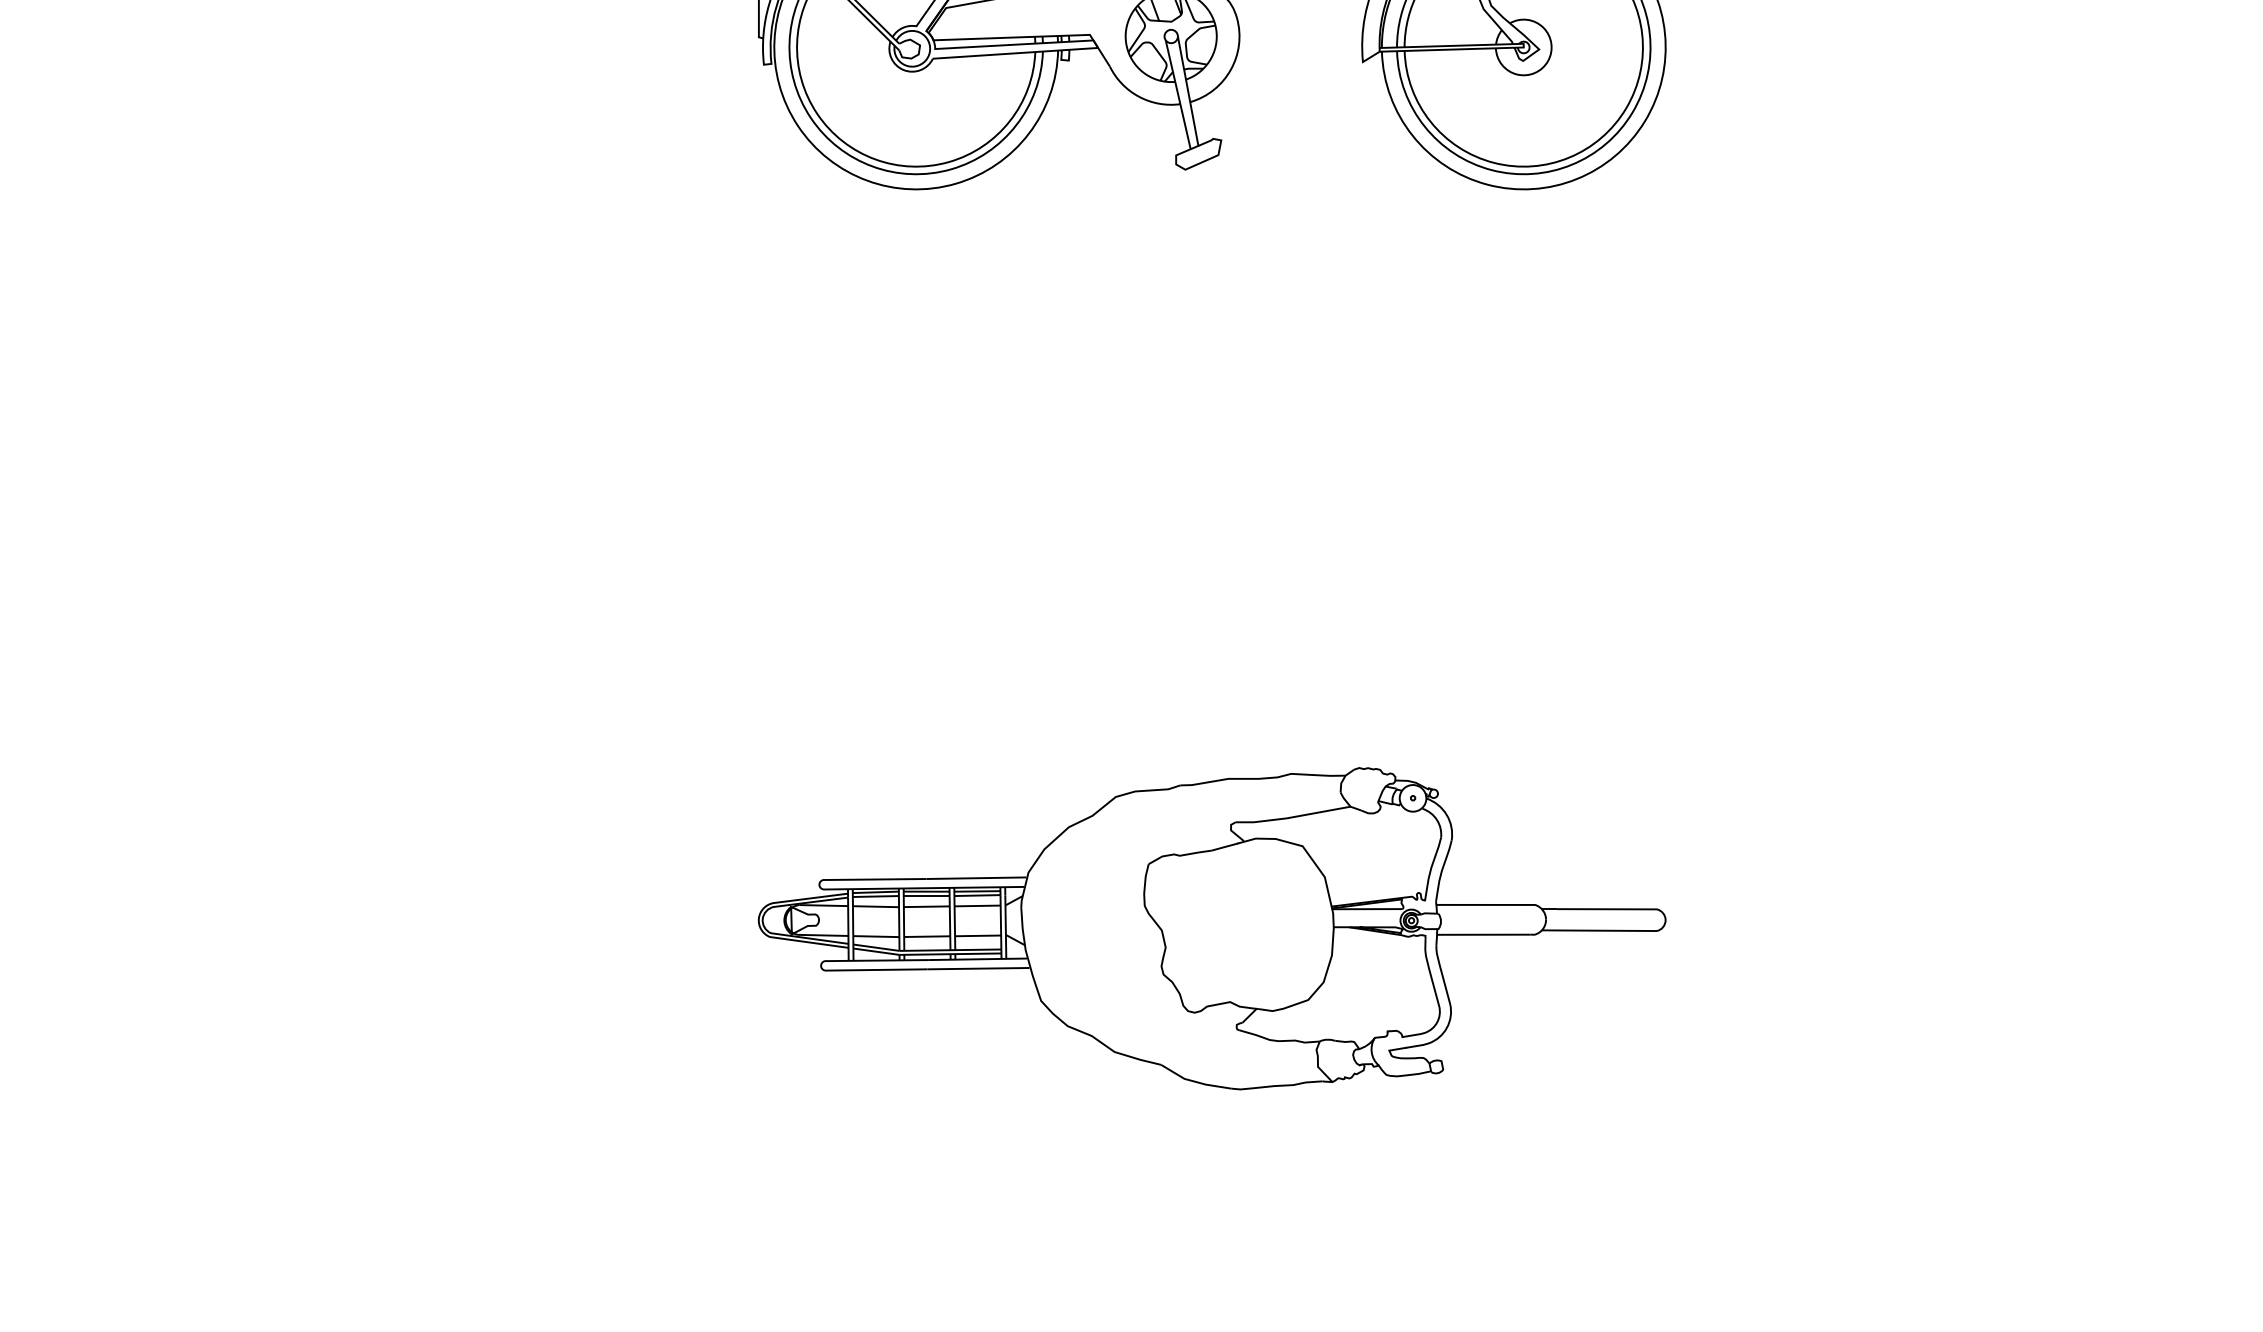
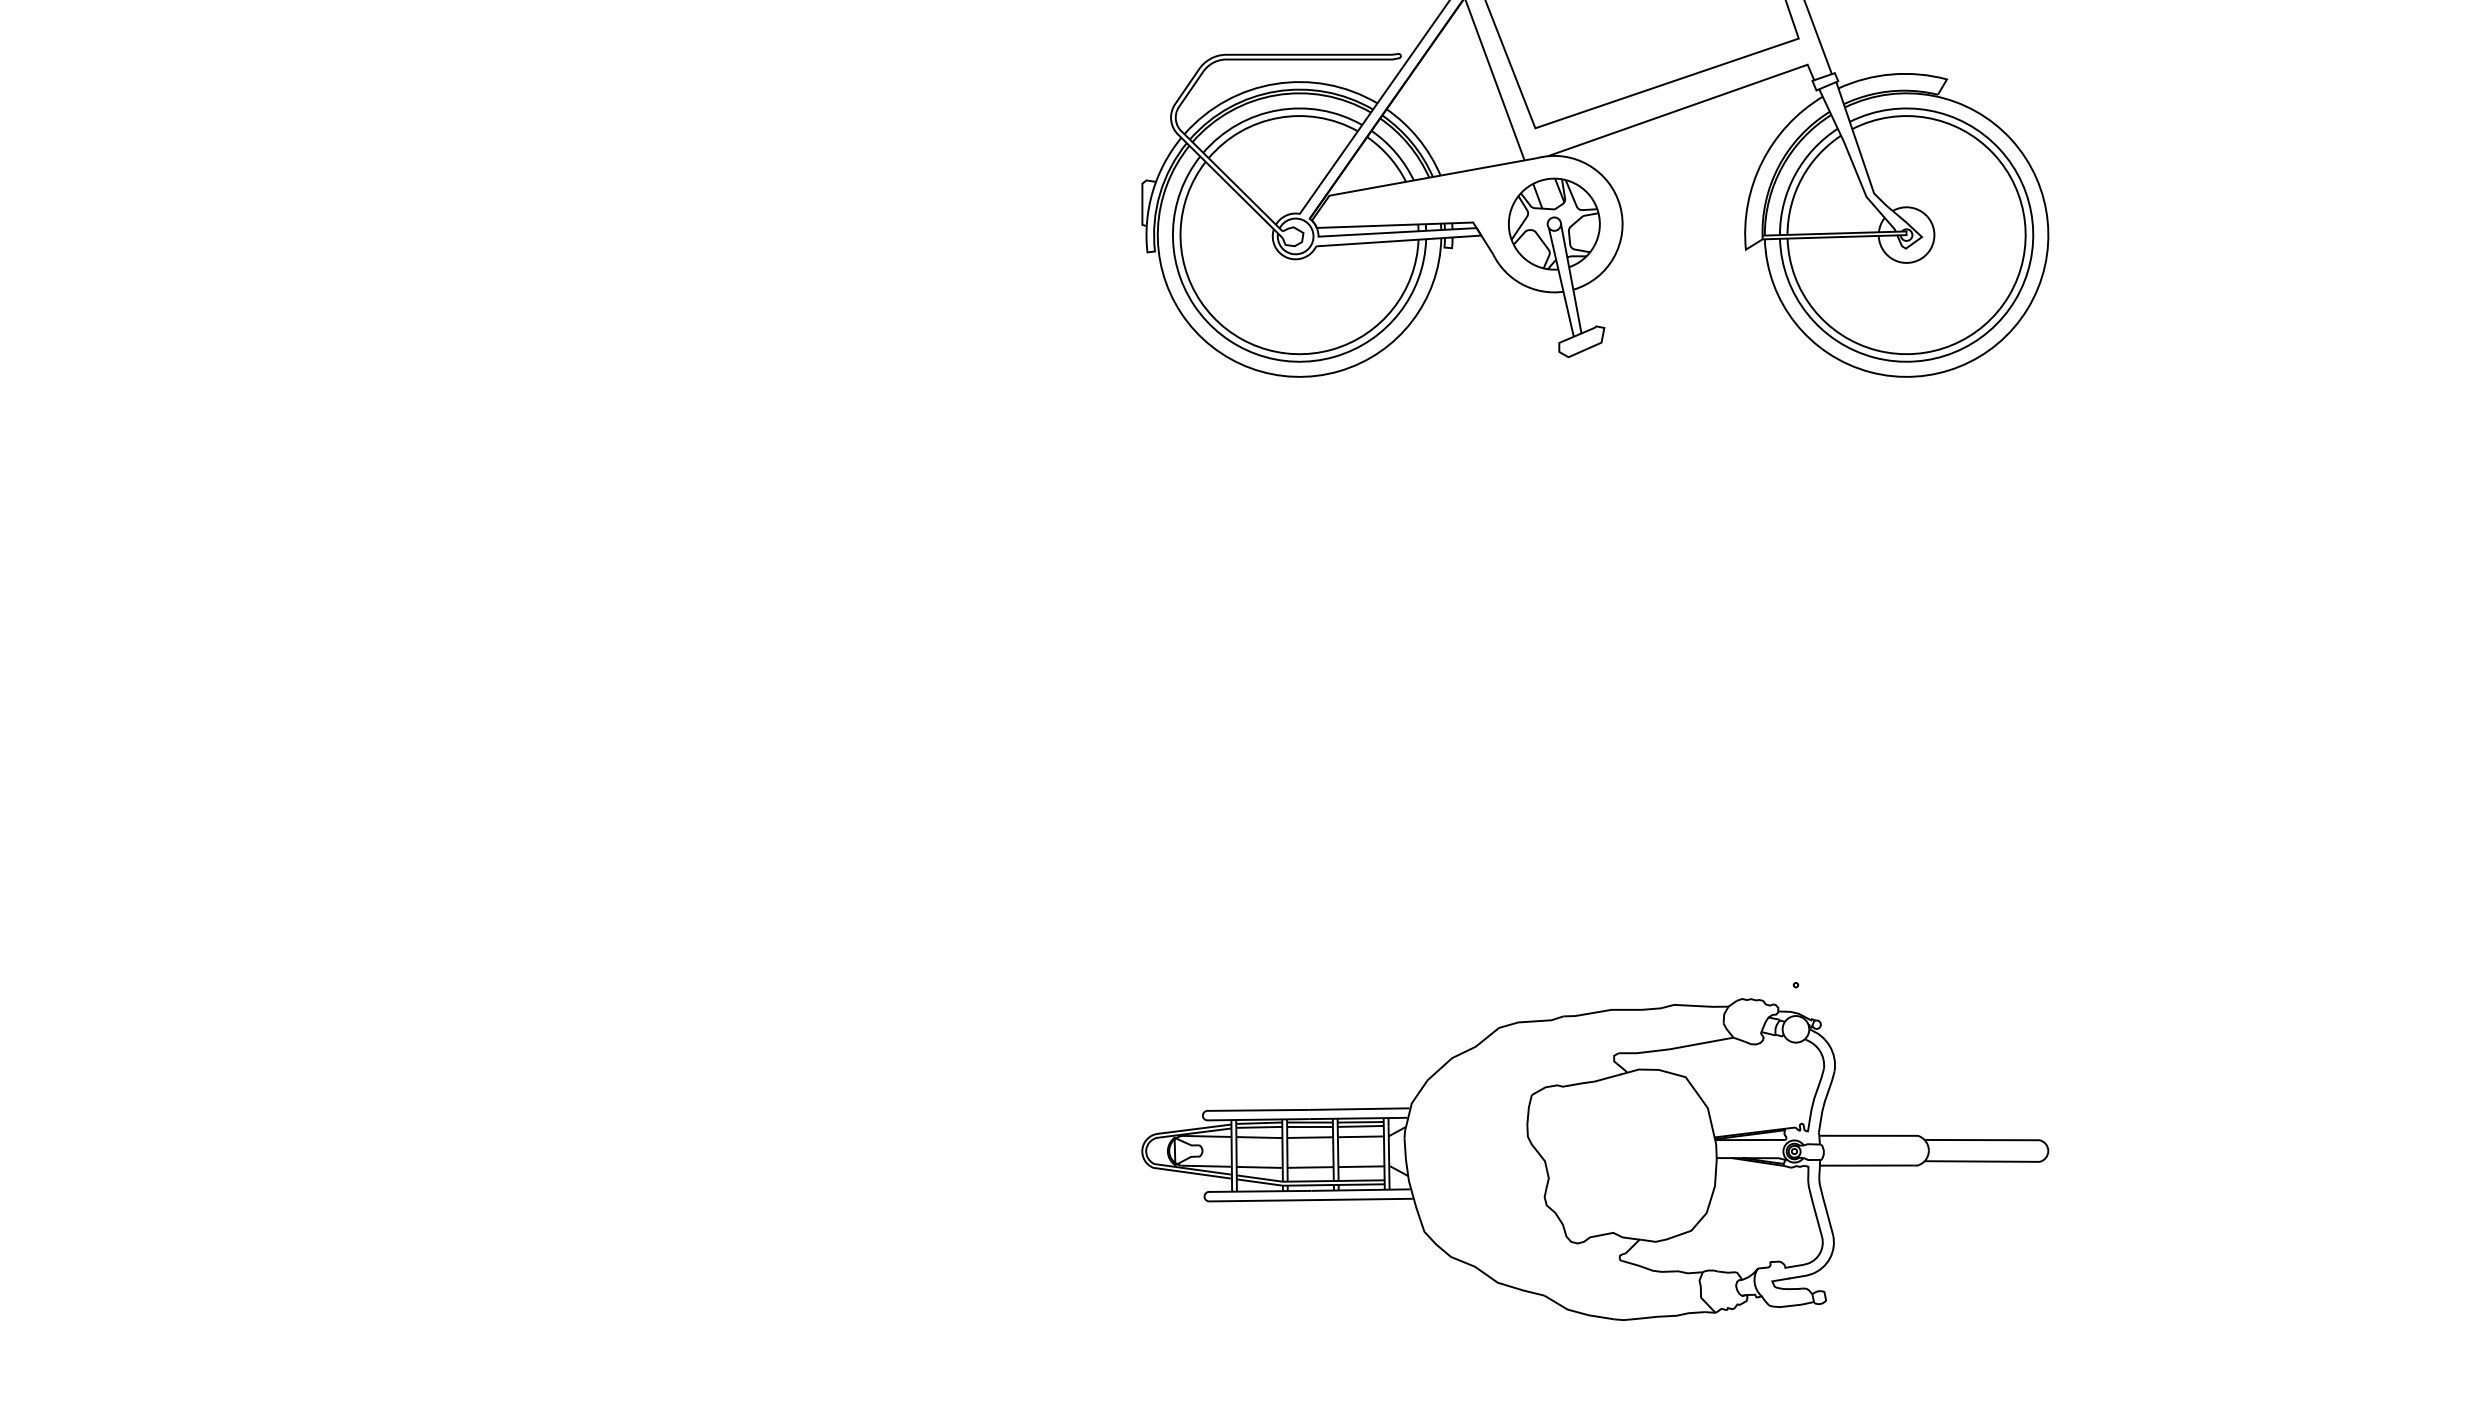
part: (1212, 928) -> (1595, 1159), moved

